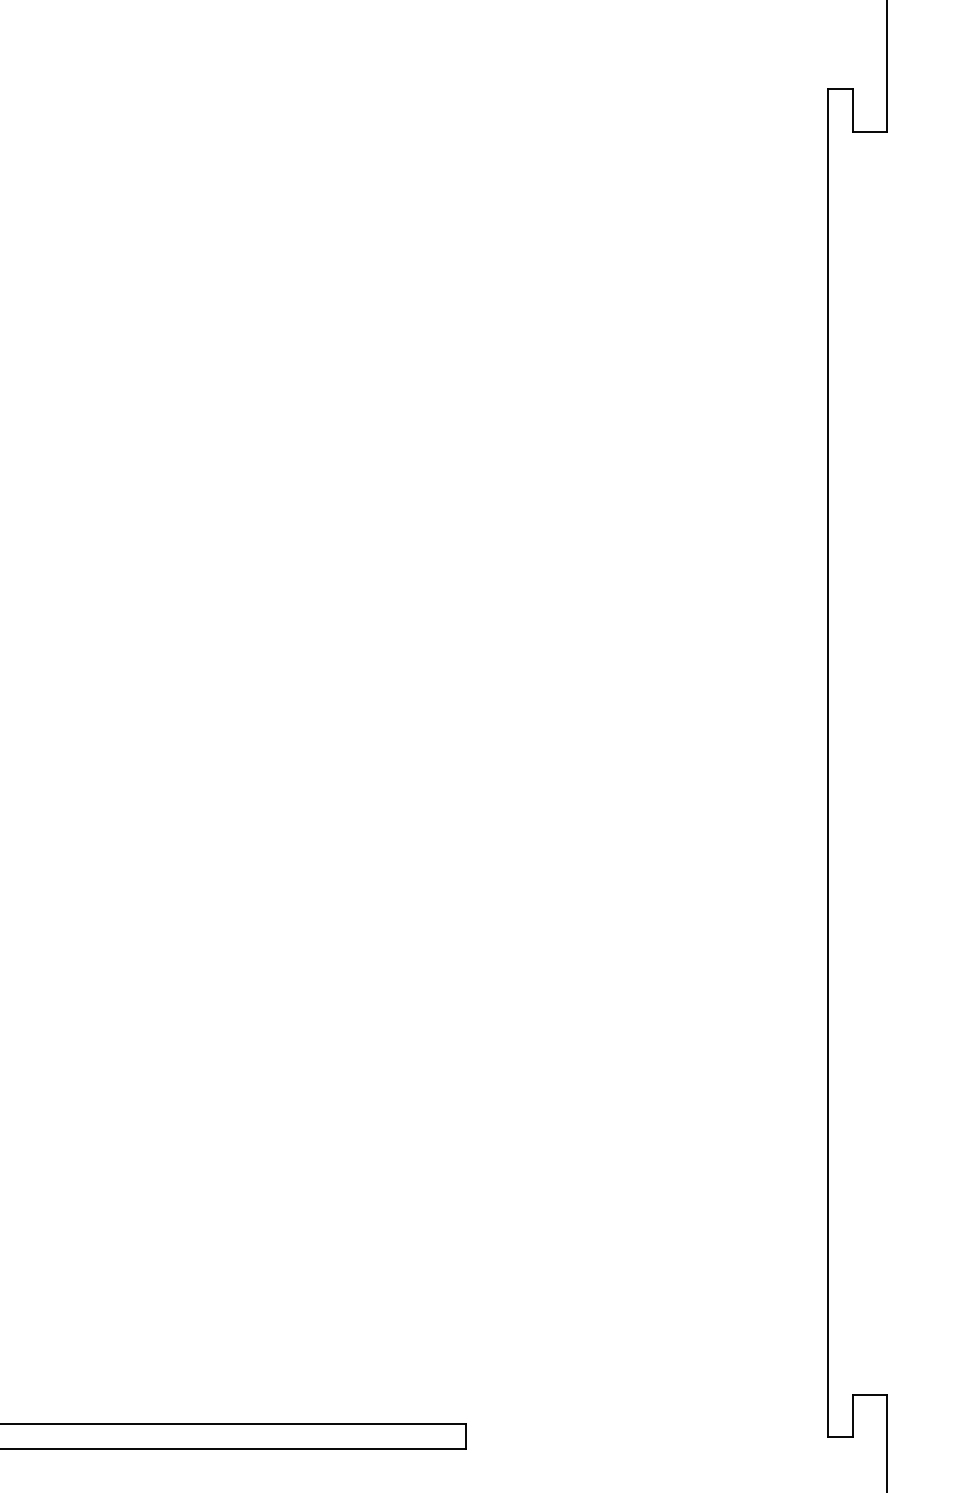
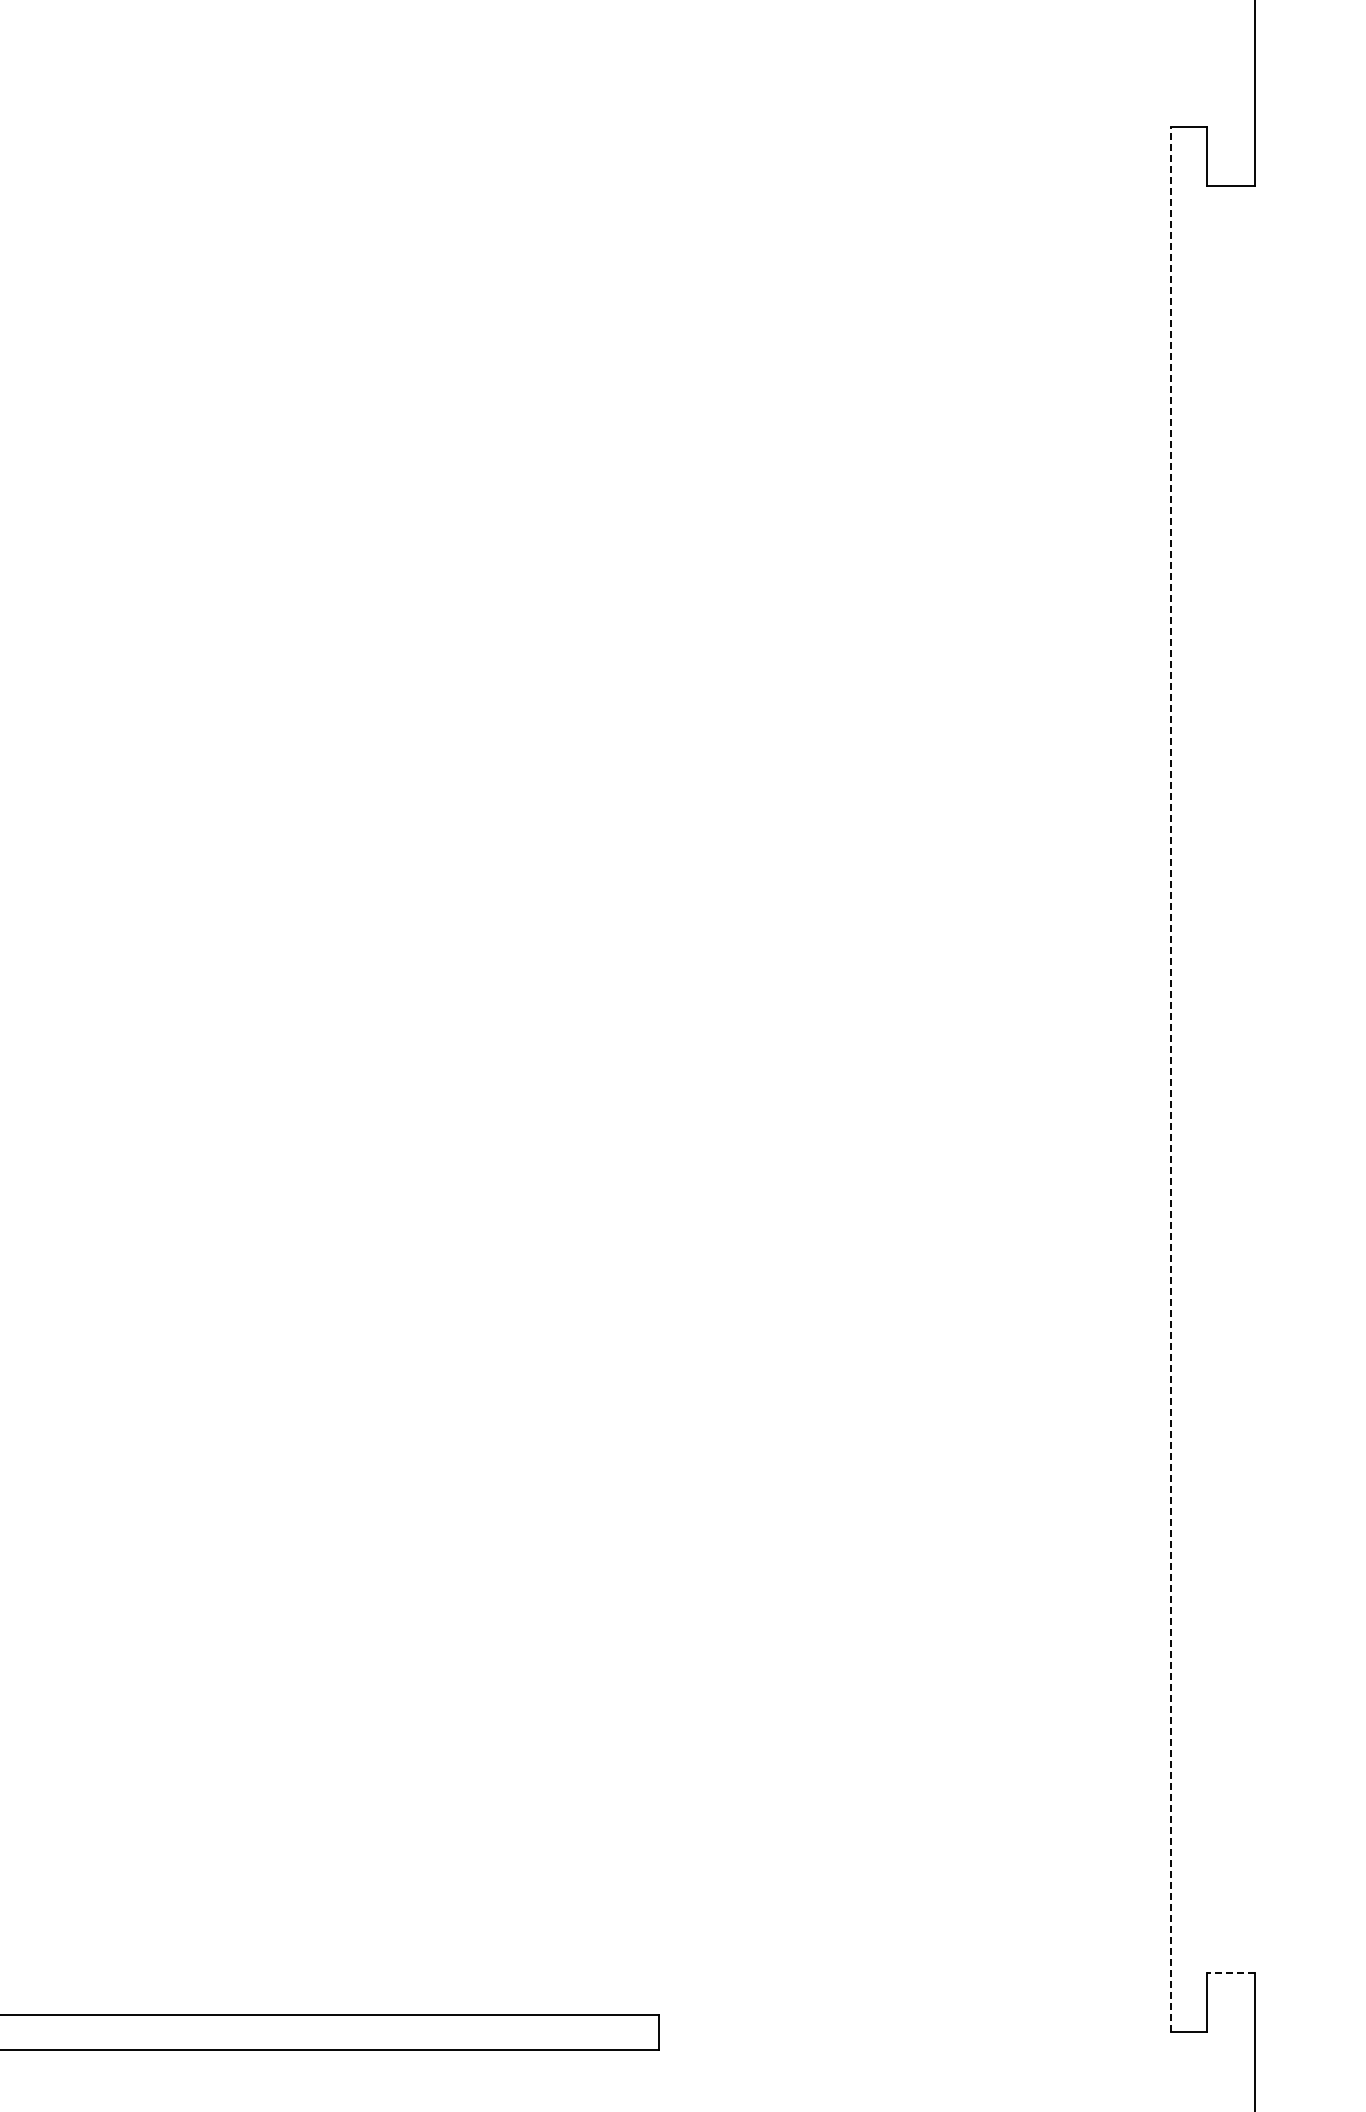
line: (828, 763) -> (1171, 1079), solid -> dashed
line: (870, 1394) -> (1230, 1972), solid -> dashed

